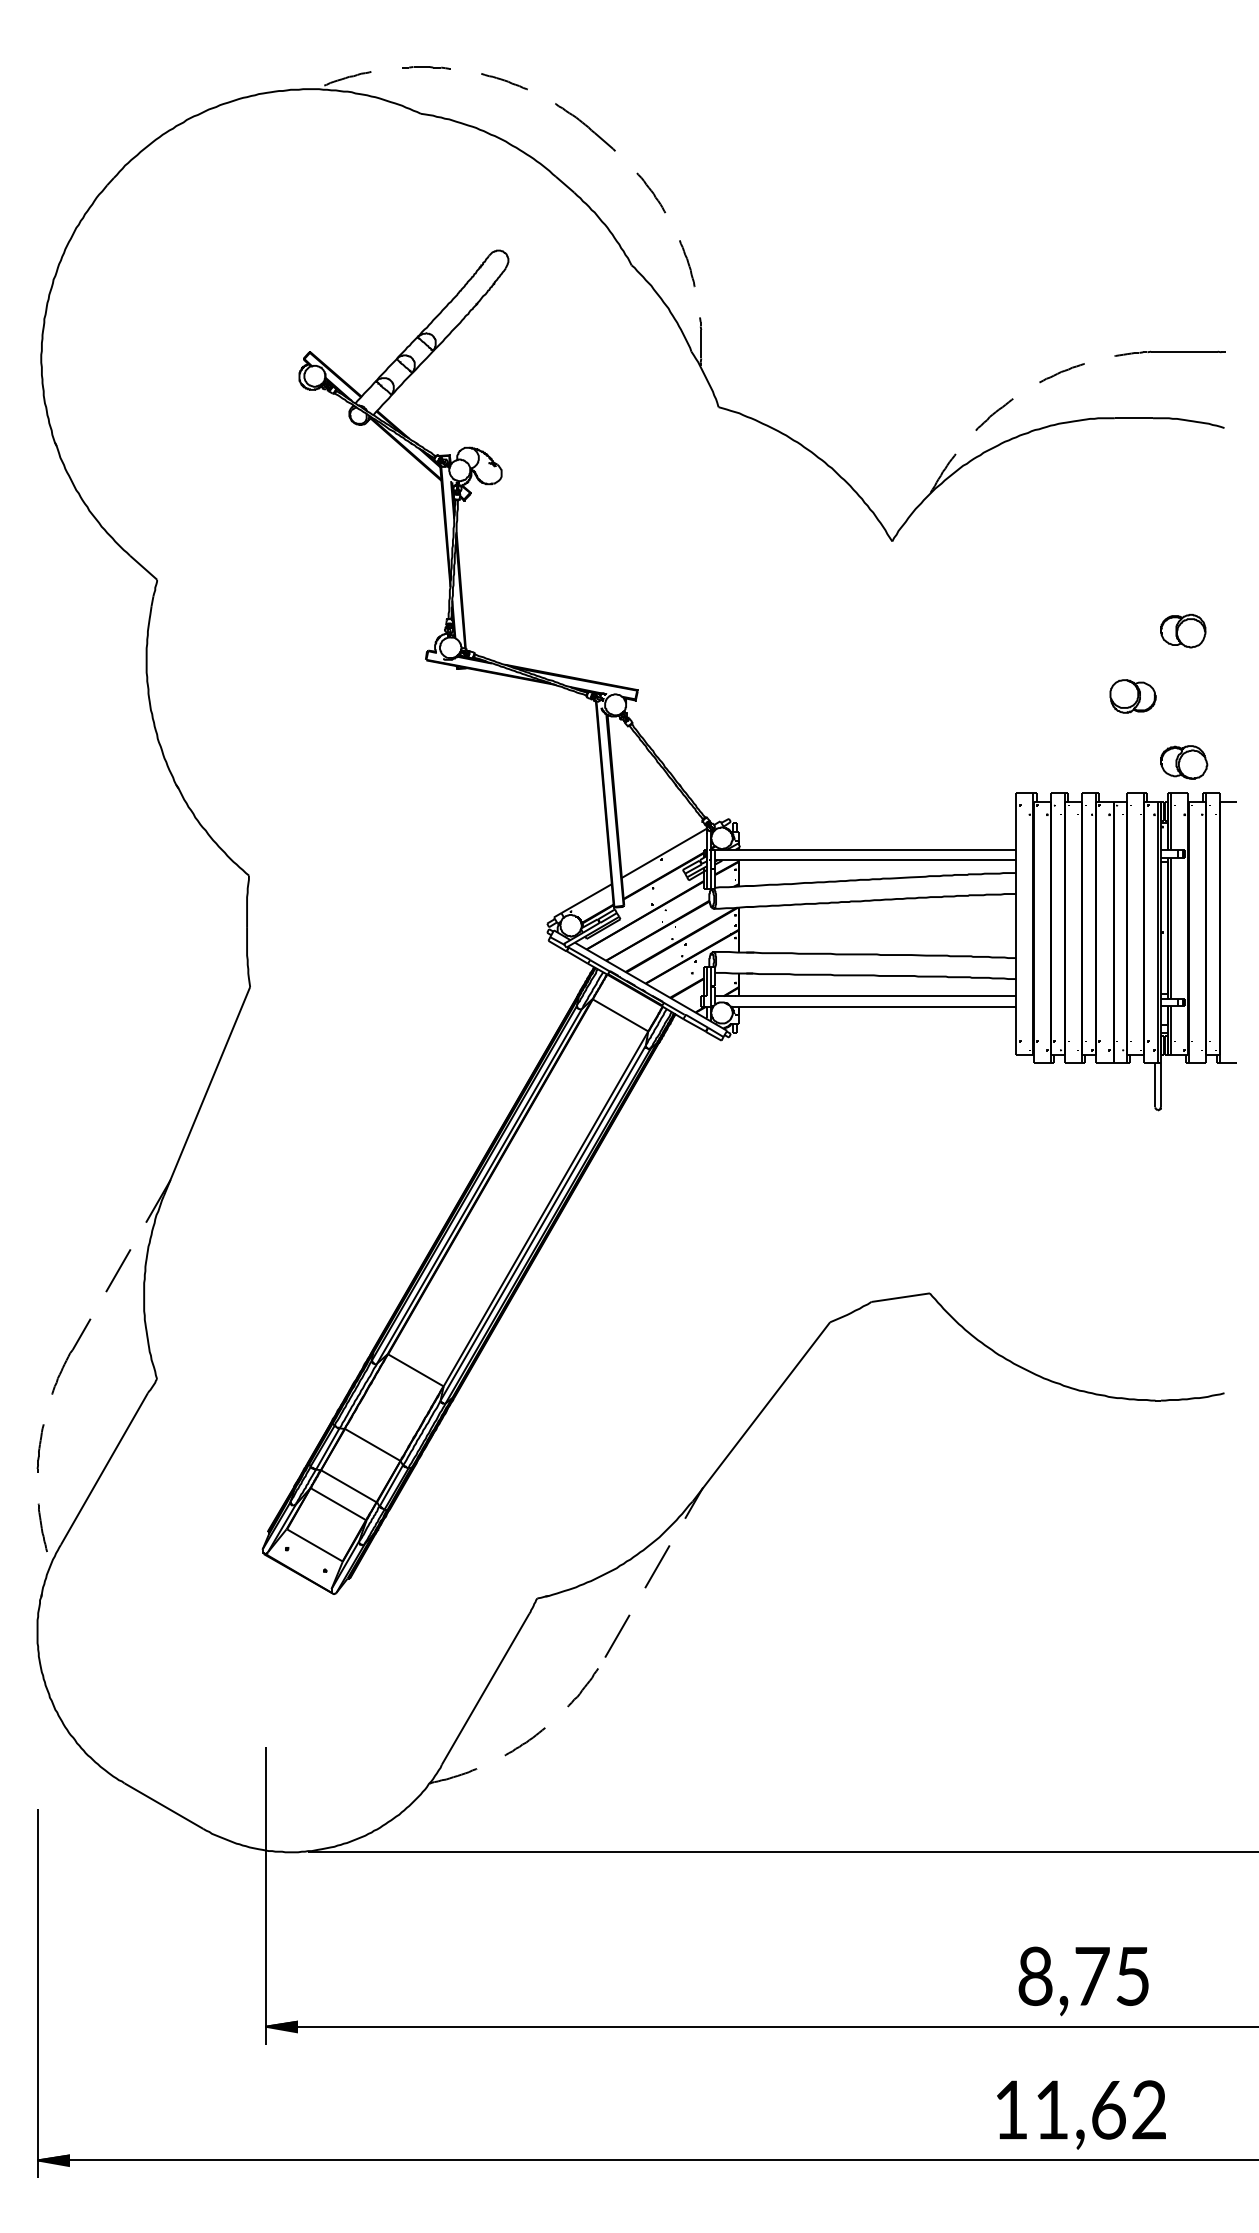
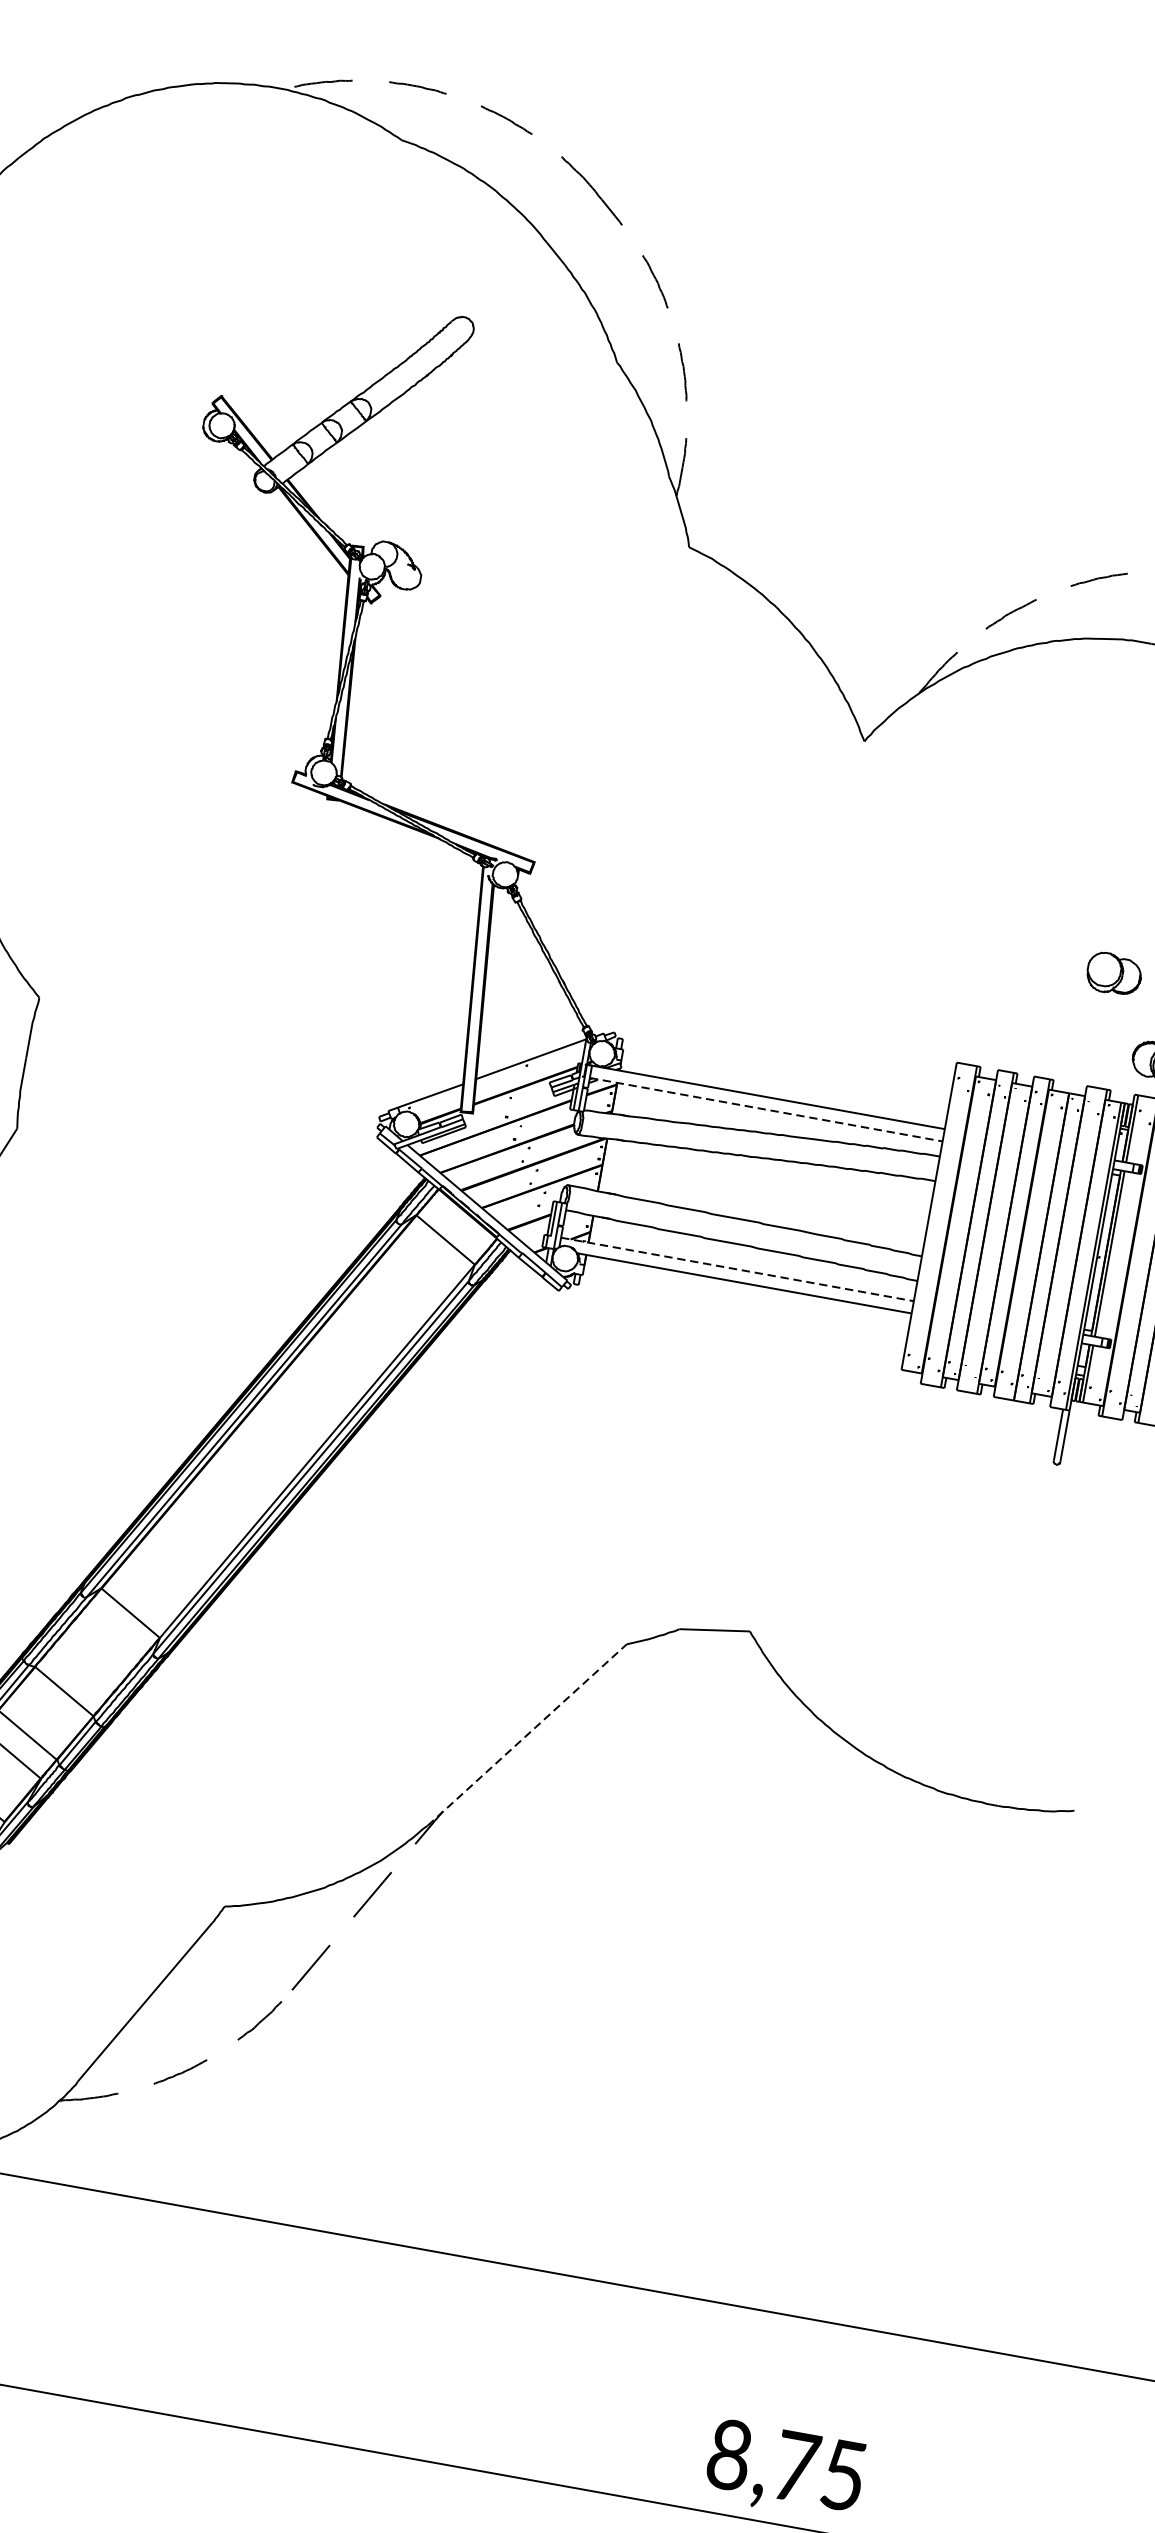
line: (866, 860) -> (766, 1110), solid -> dashed
line: (866, 996) -> (738, 1269), solid -> dashed
line: (761, 1411) -> (527, 1734), solid -> dashed

